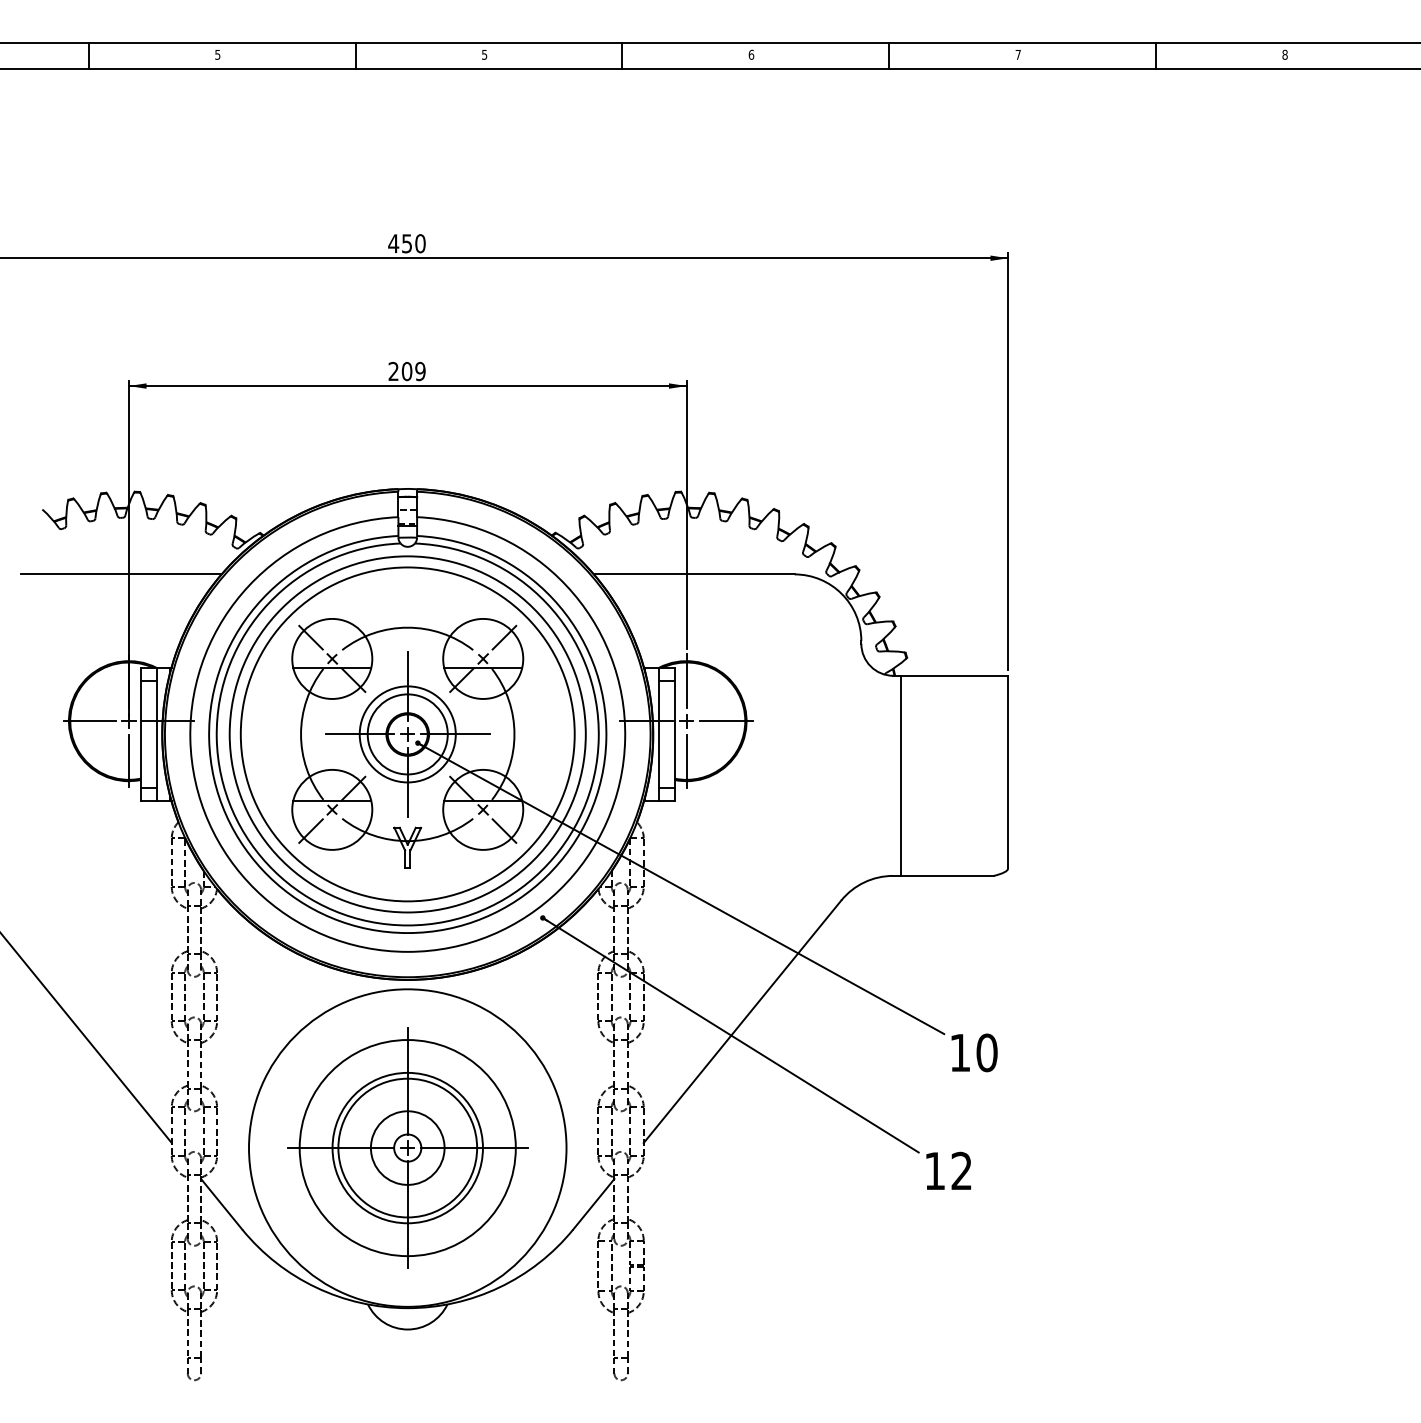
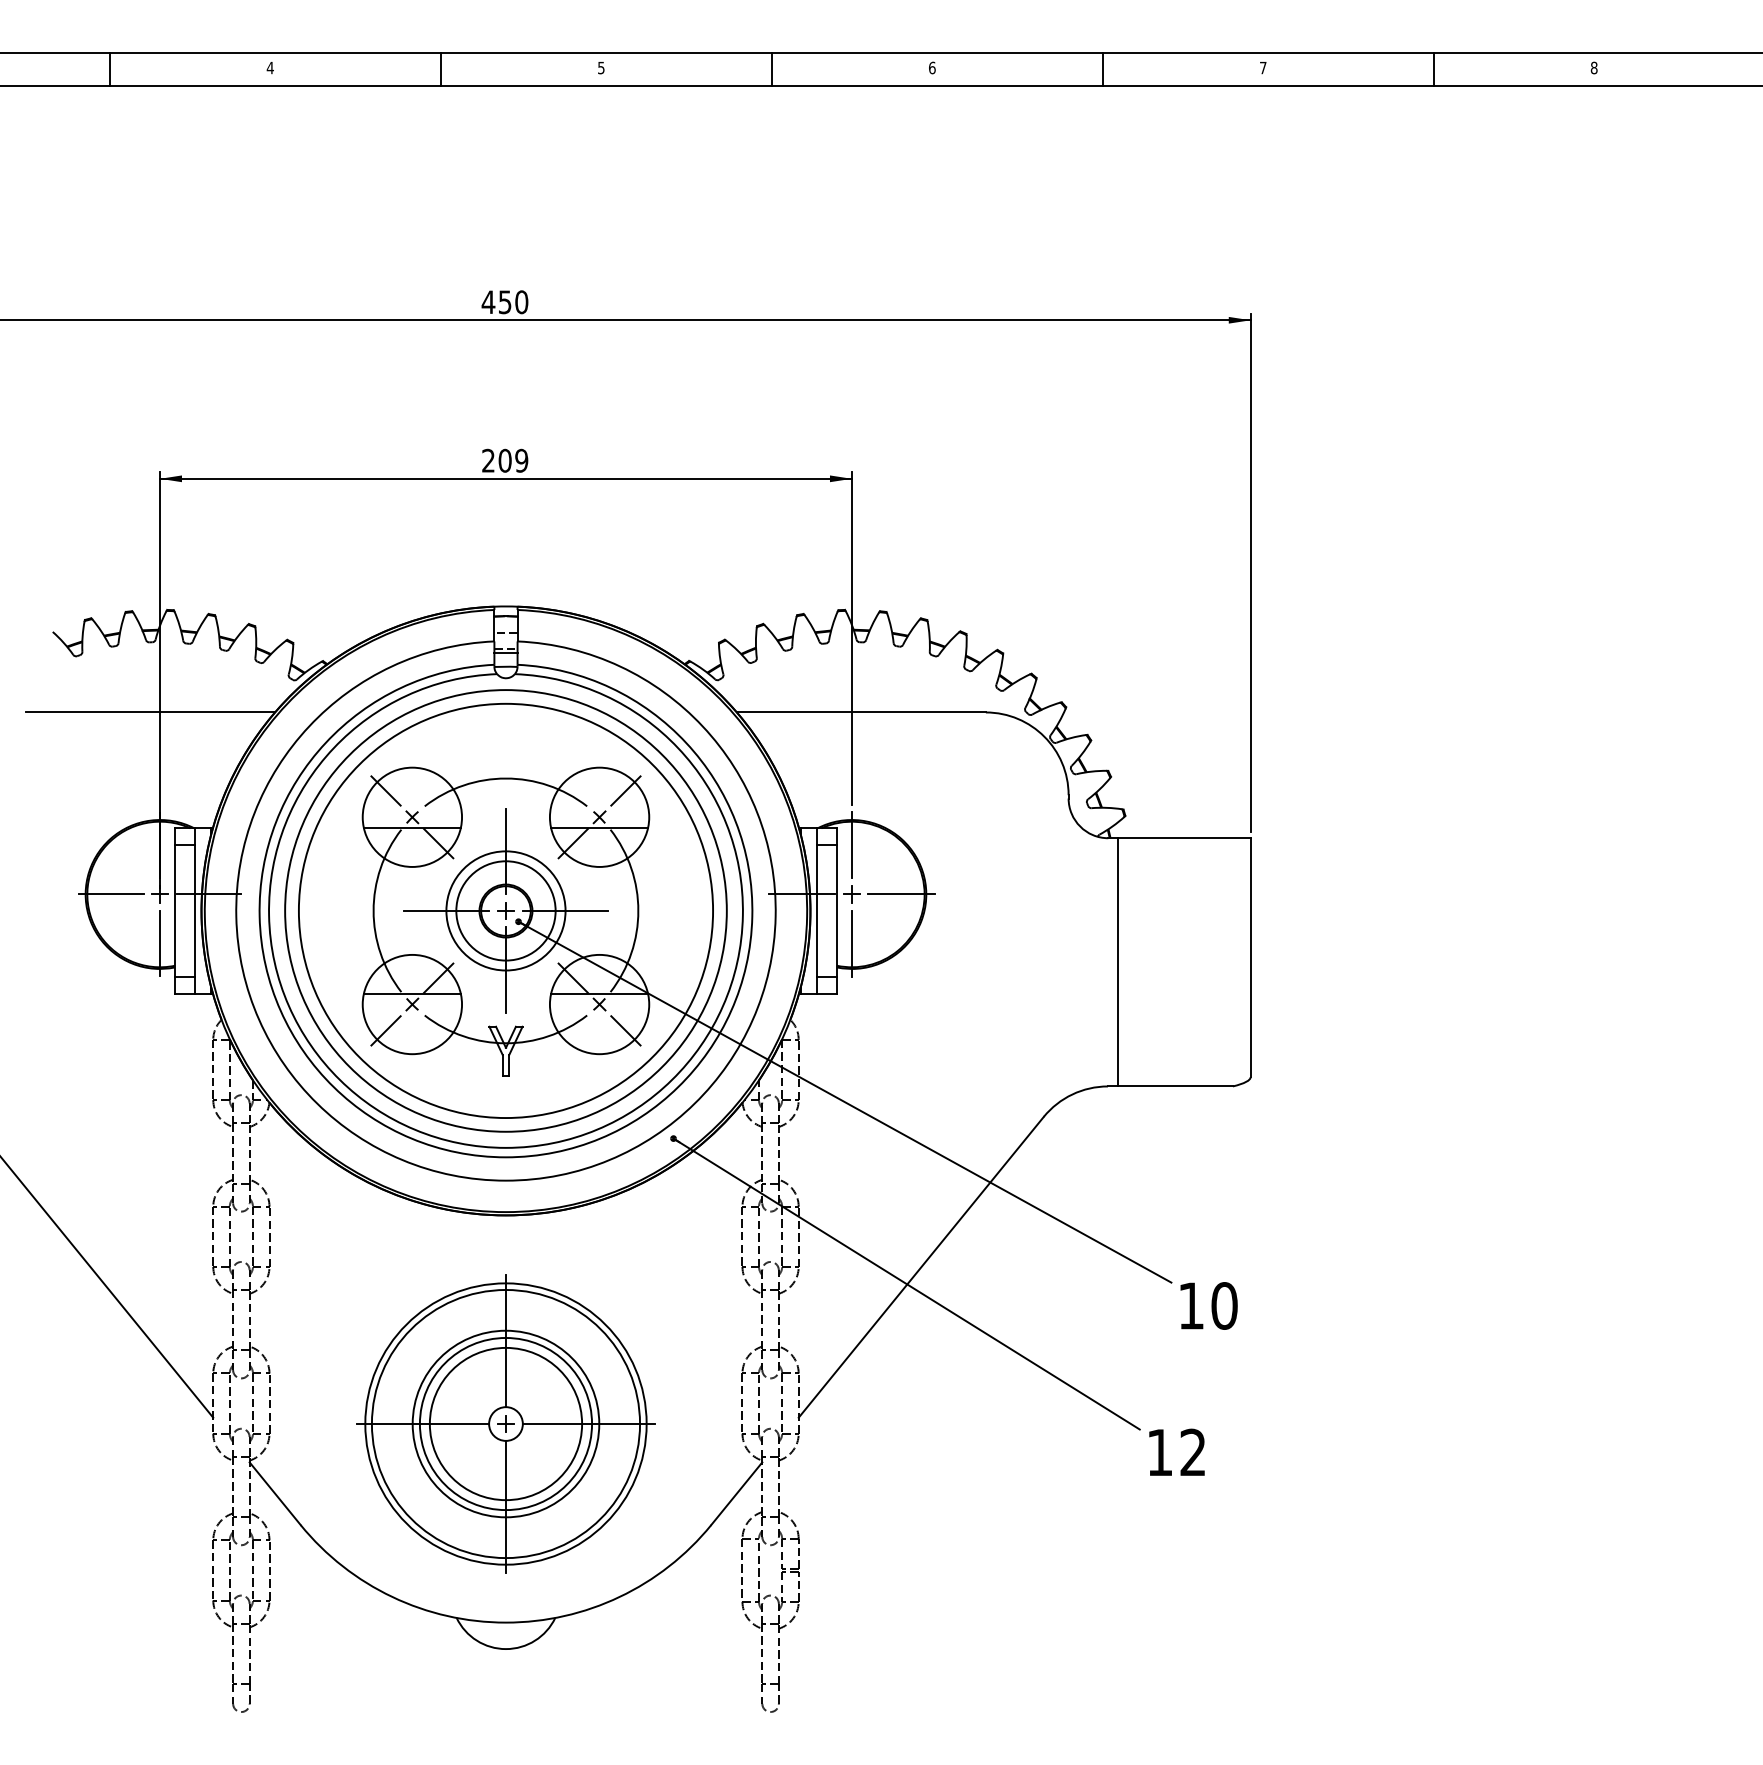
text: (217, 54) -> (269, 67), 5 -> 4
circle: (407, 1147) -> (505, 1423), size x0.71
circle: (407, 1147) -> (505, 1423), size x1.67

